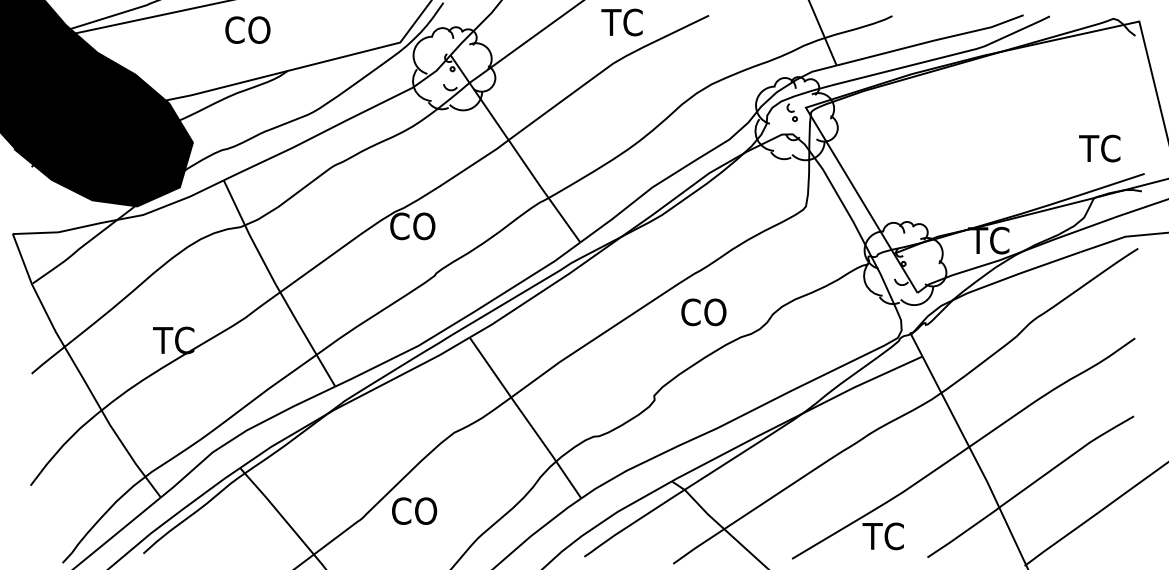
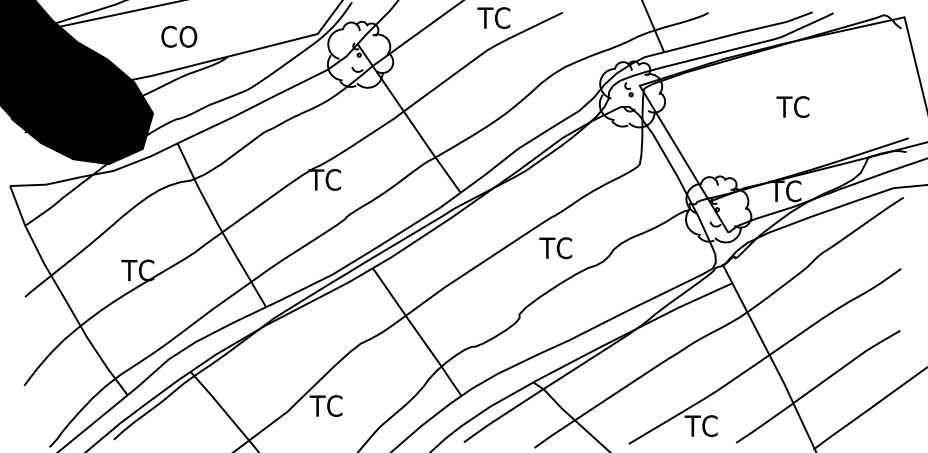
text: (247, 29) -> (178, 36), moved
text: (1099, 148) -> (792, 107), moved
text: (411, 226) -> (326, 180), CO -> TC
text: (702, 312) -> (557, 248), CO -> TC
text: (413, 510) -> (328, 405), CO -> TC

